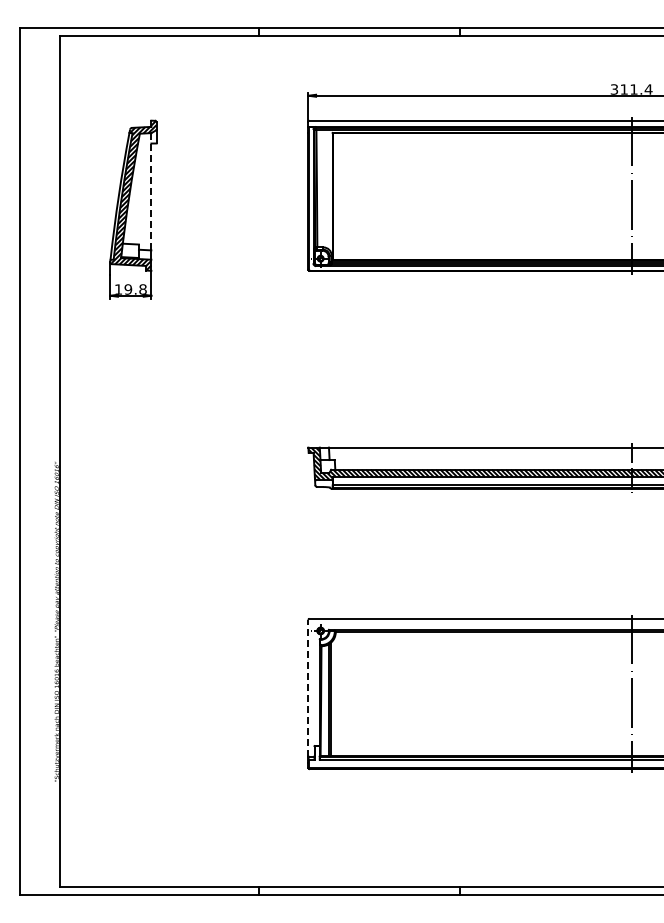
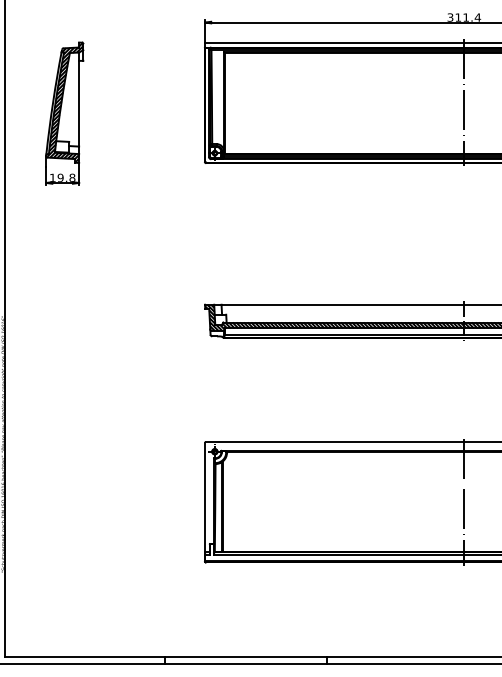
line: (151, 191) -> (79, 99), dashed -> solid
line: (308, 687) -> (205, 497), dashed -> solid

